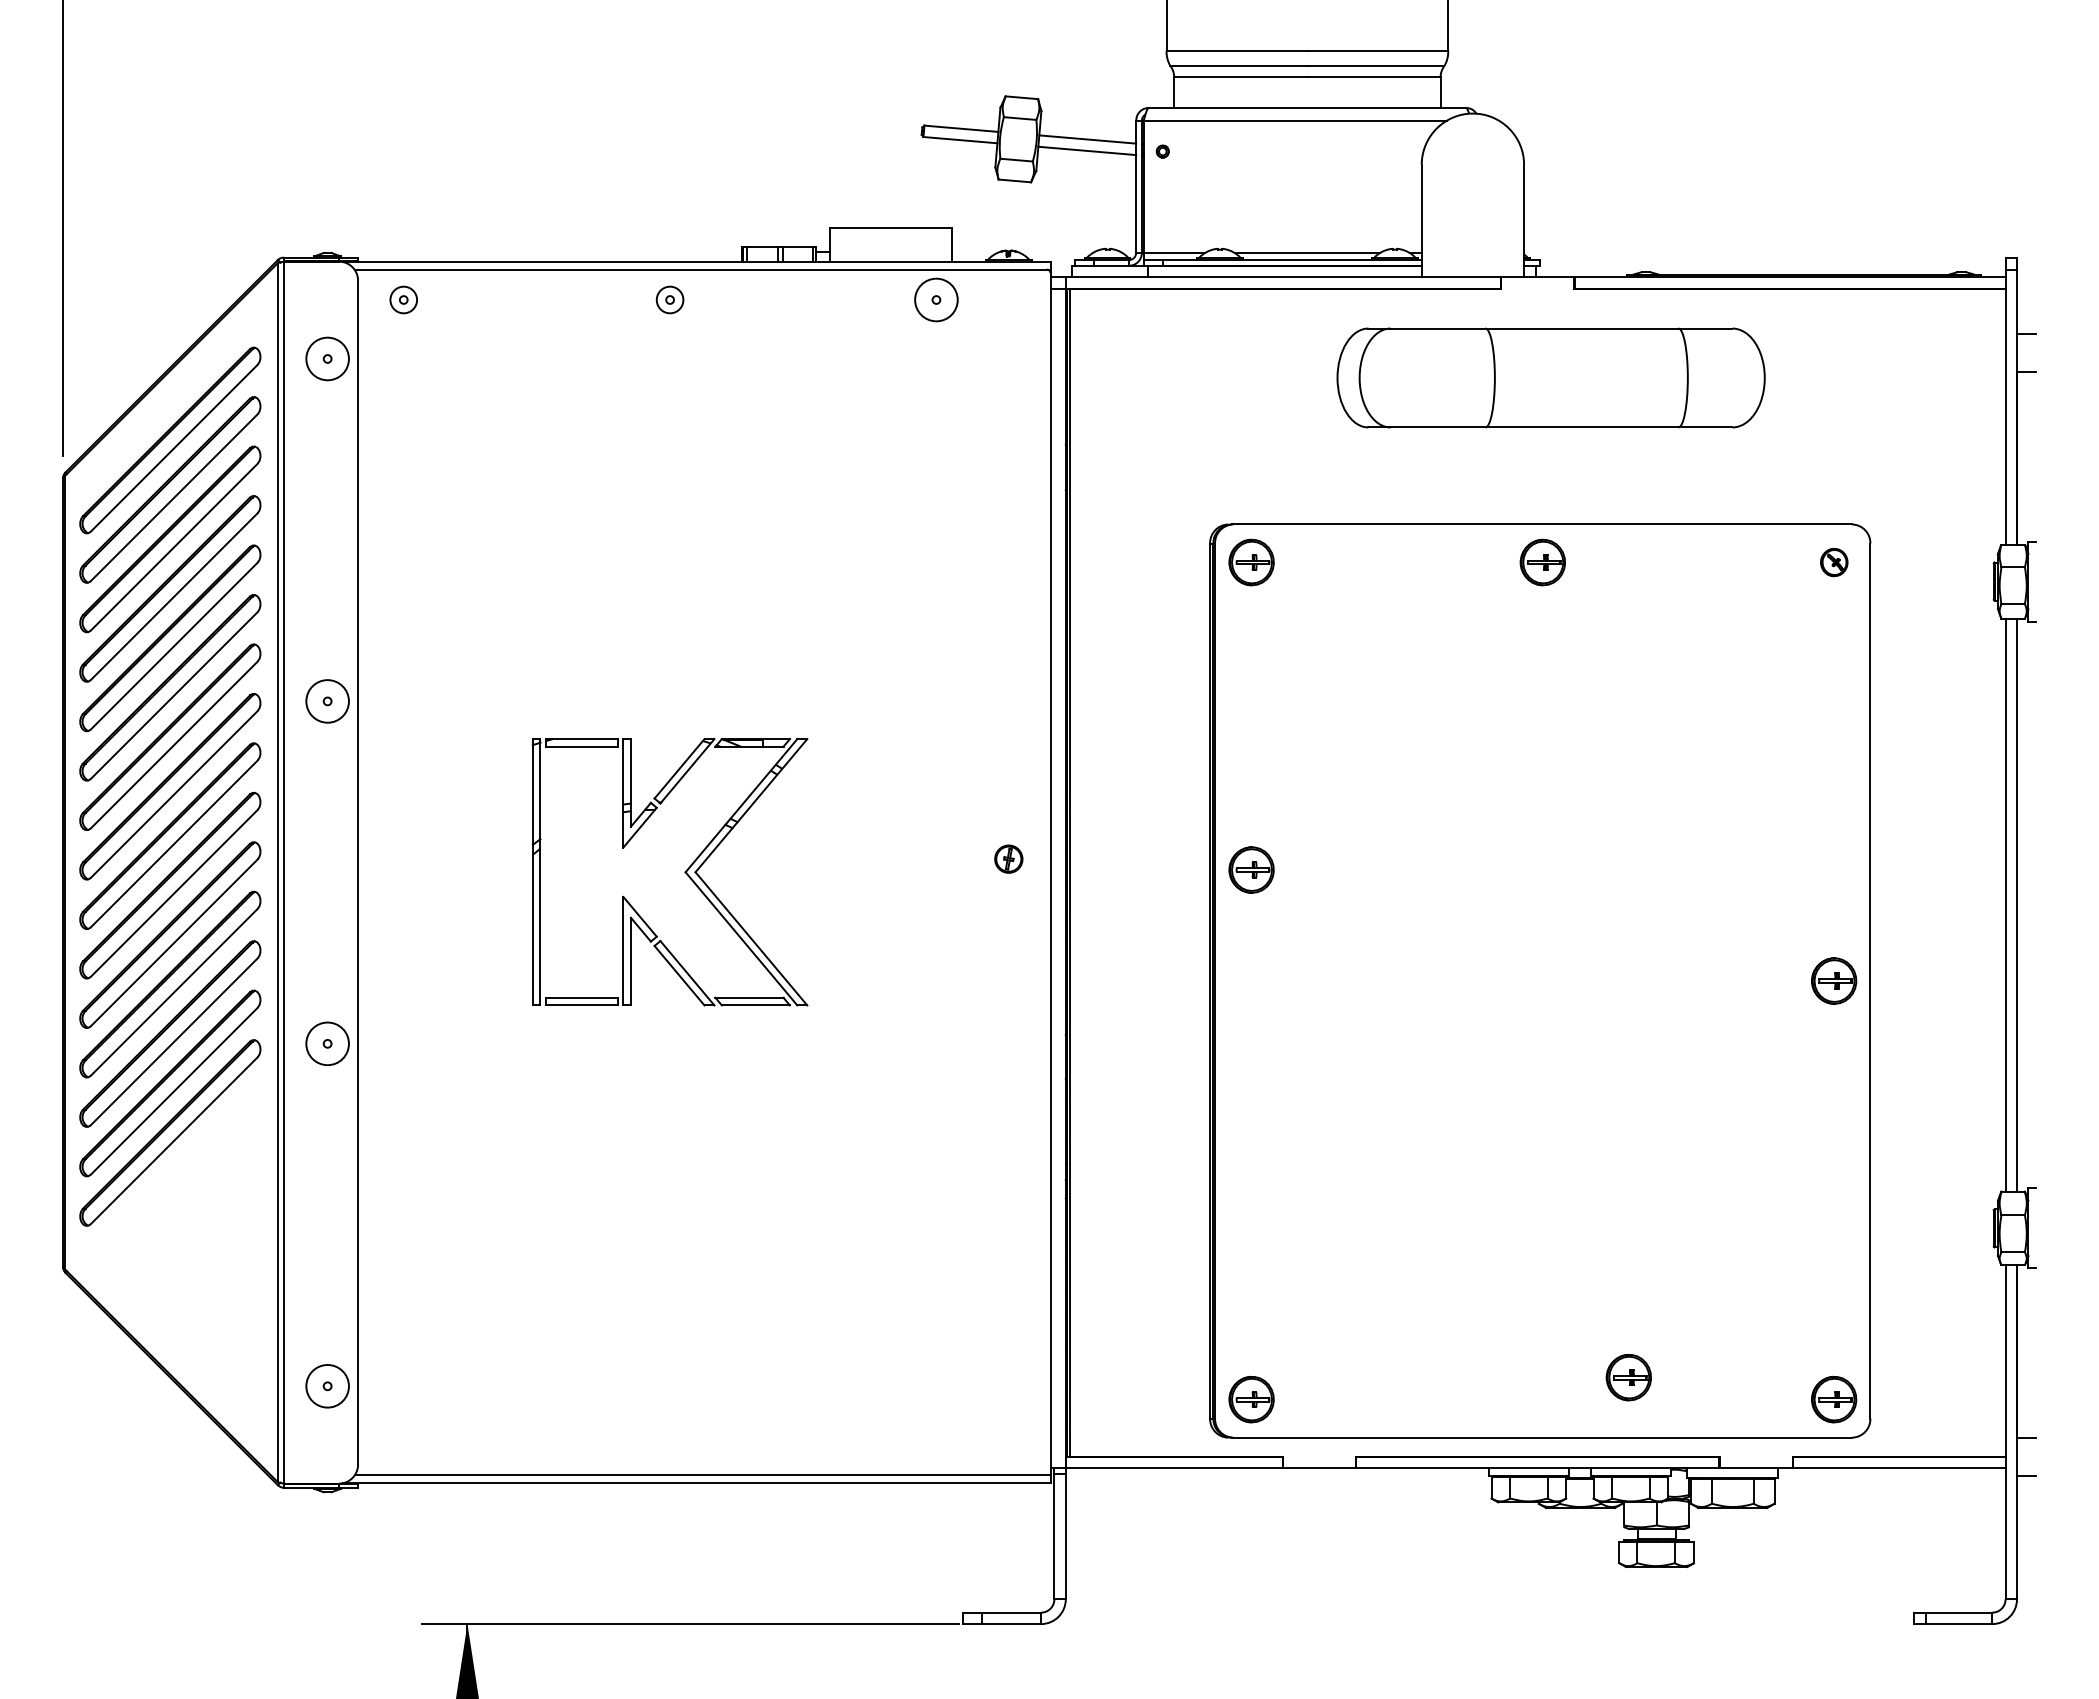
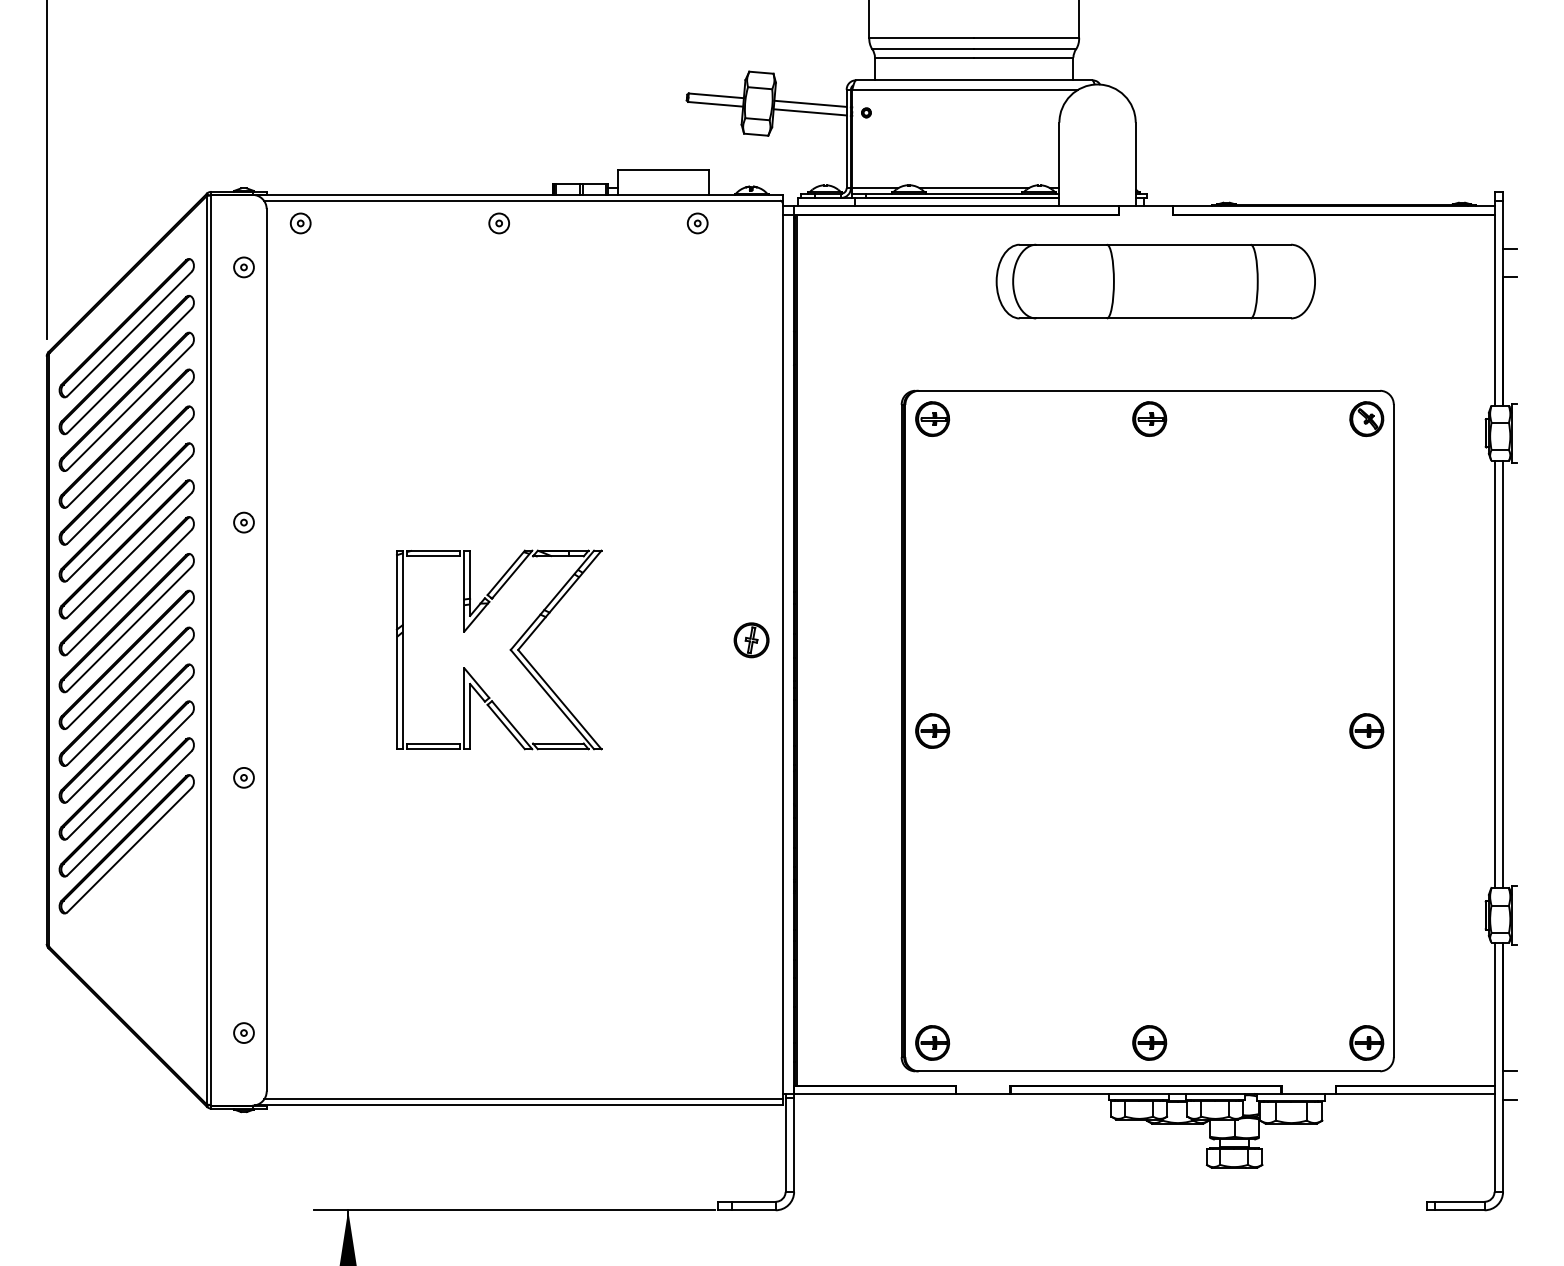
circle: (936, 299) -> (697, 223), size x0.62
circle: (327, 358) -> (243, 267), size x0.62
part: (1834, 562) -> (1367, 419), size x1.67
circle: (327, 701) -> (243, 522), size x0.62
part: (1008, 858) -> (751, 639), size x1.67
part: (1251, 869) -> (932, 730), moved
circle: (327, 1043) -> (243, 777), size x0.62
part: (1628, 1377) -> (1149, 1042), moved
circle: (327, 1385) -> (243, 1032), size x0.62

